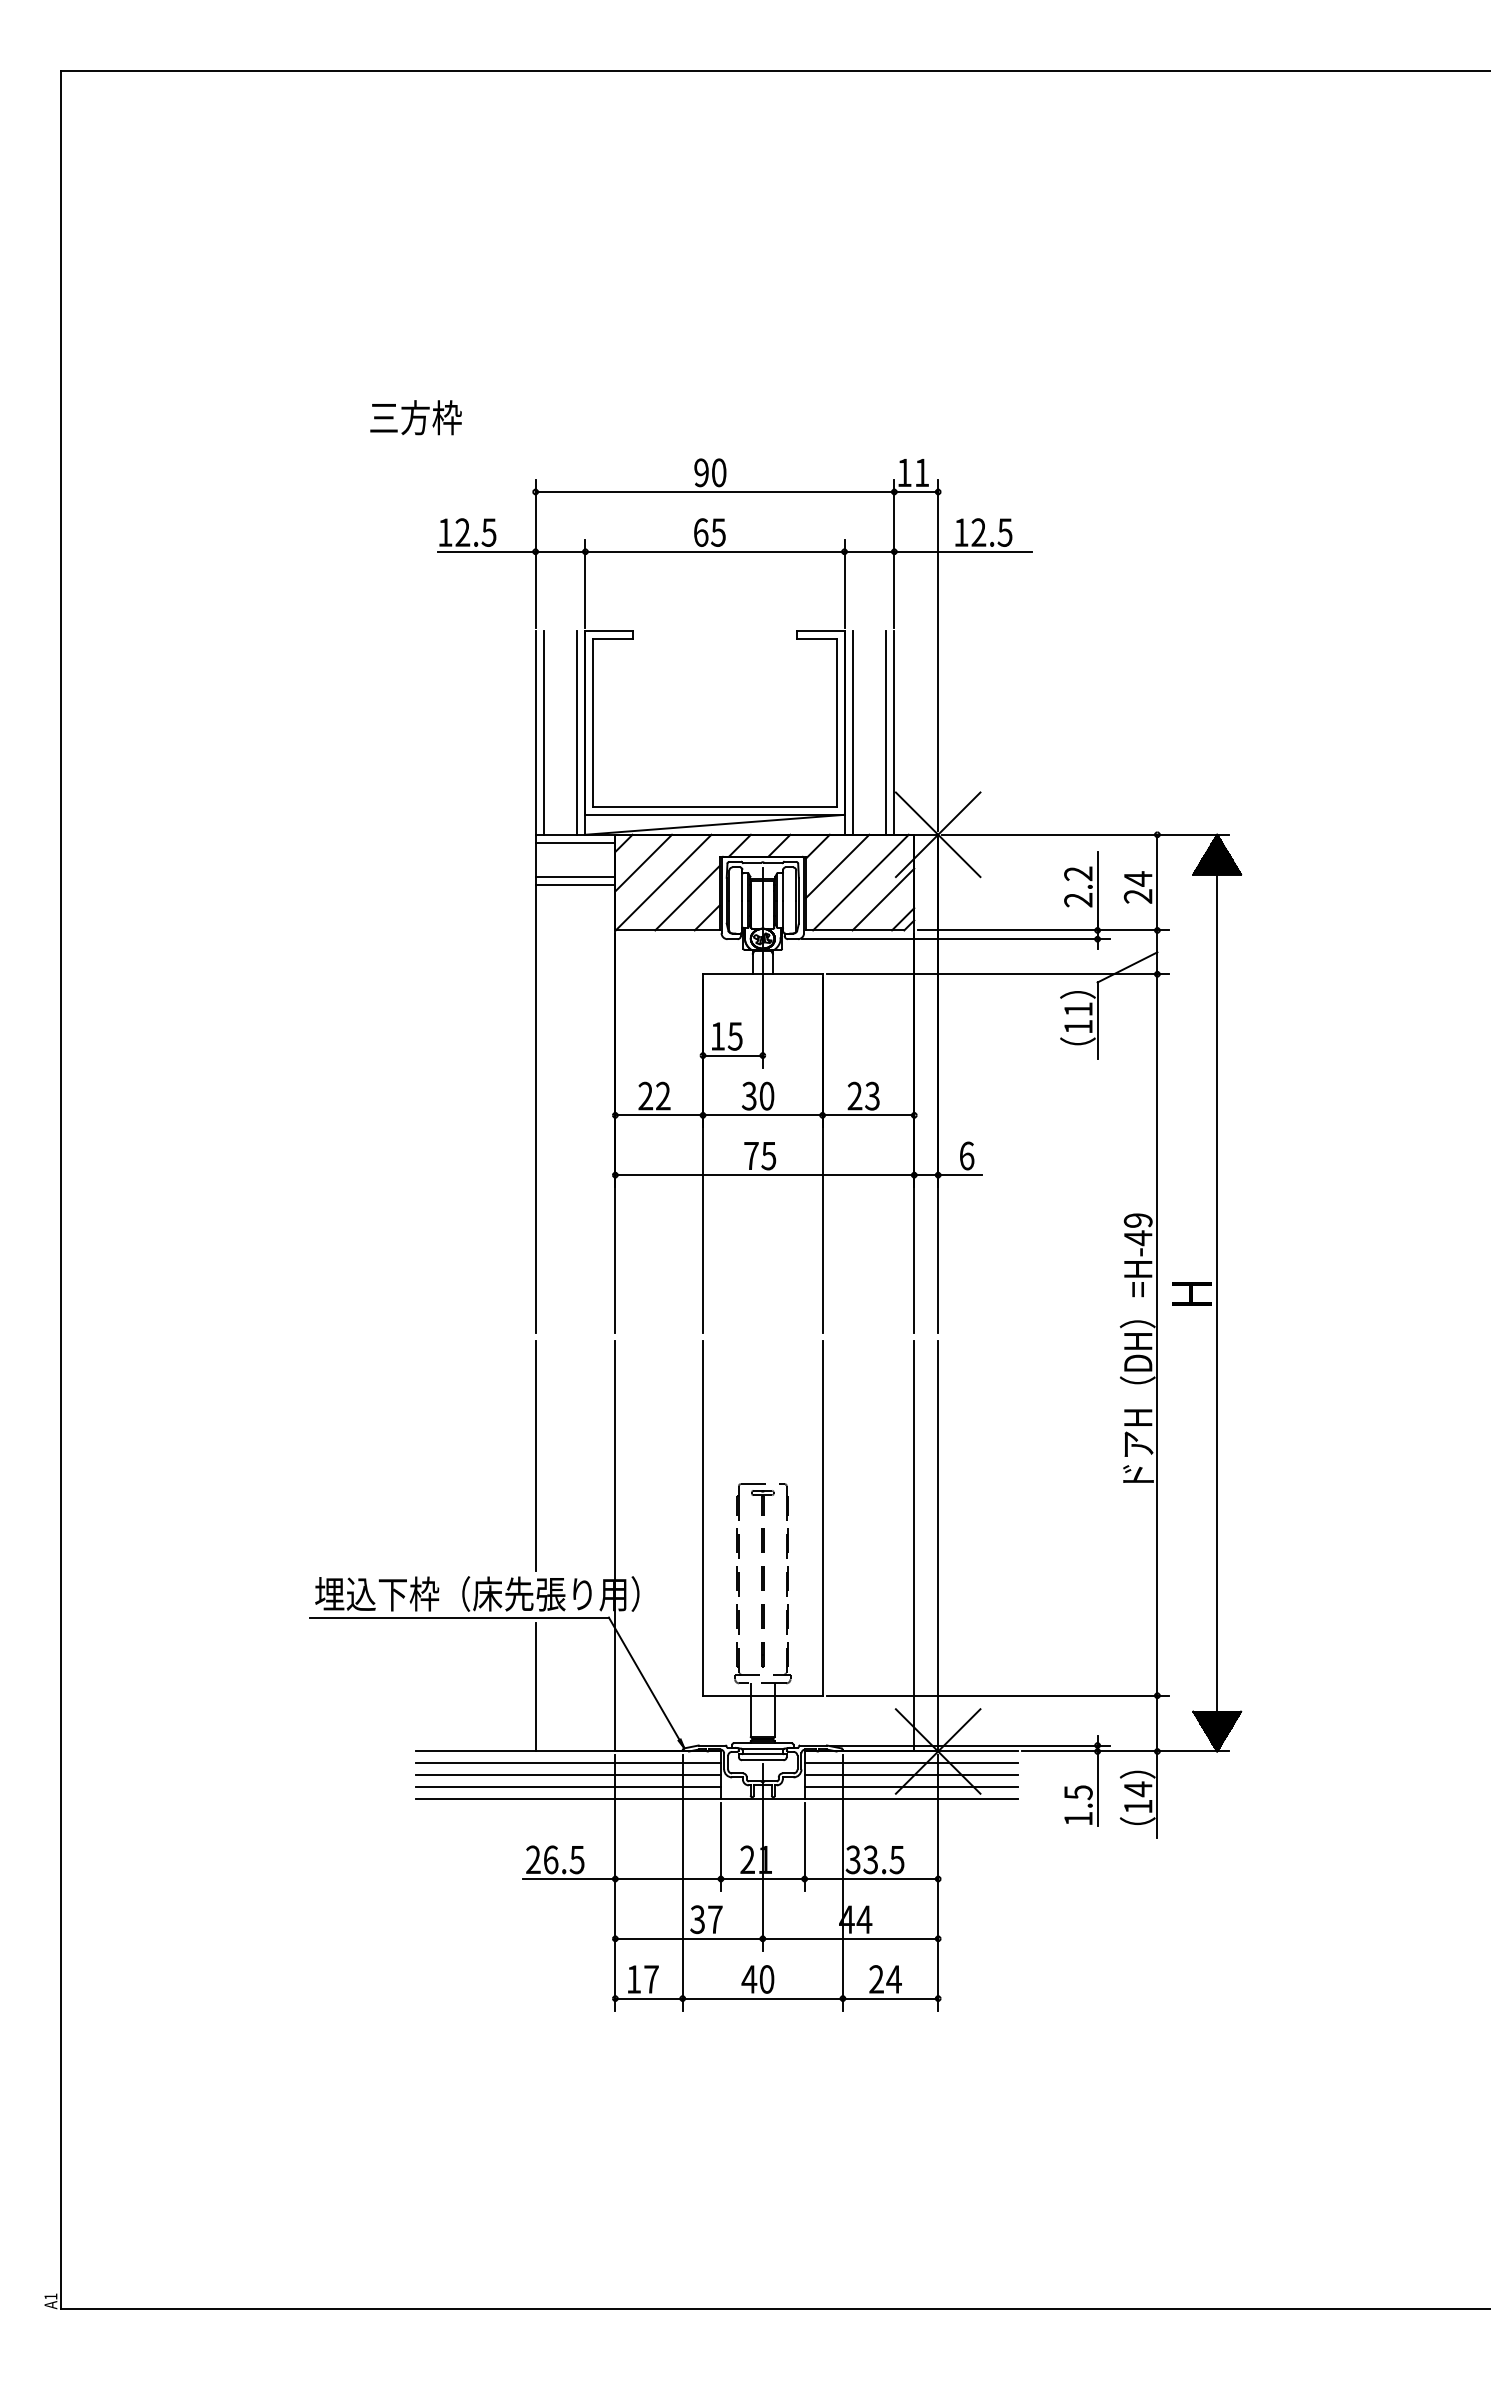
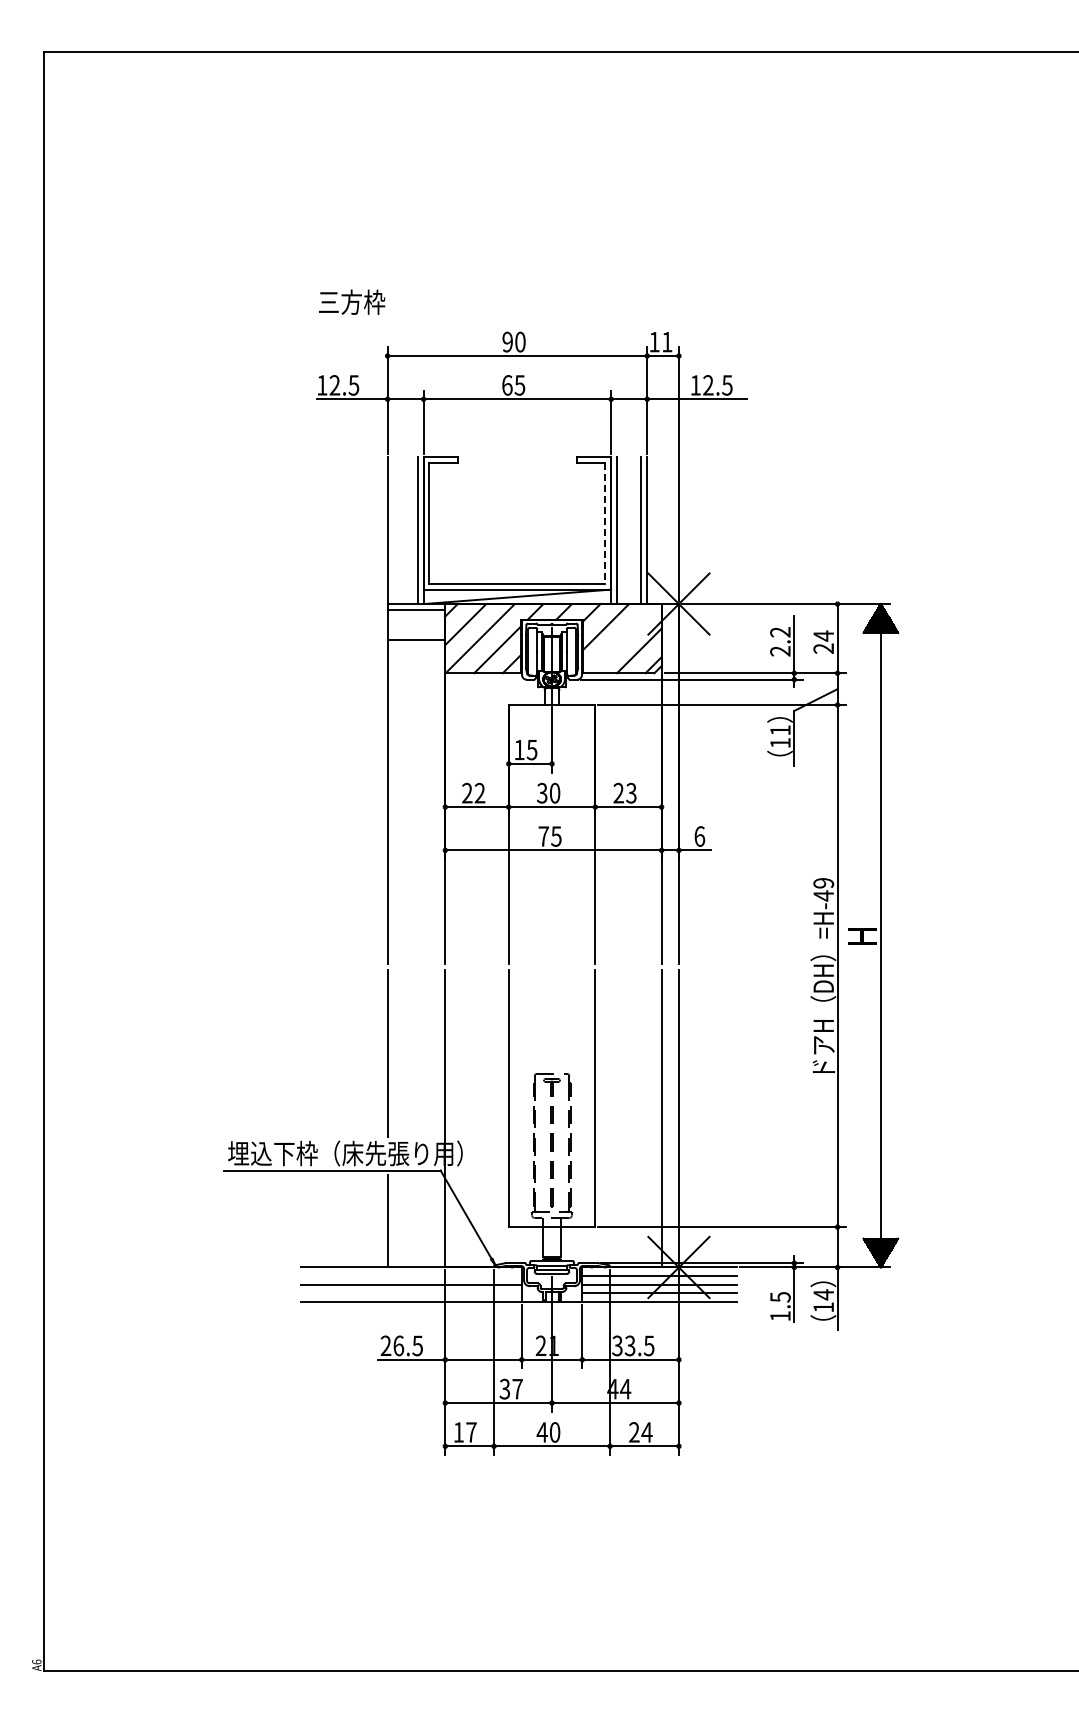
text: (416, 416) -> (352, 301), moved
line: (836, 723) -> (605, 523), solid -> dashed
line: (543, 733) -> (393, 530), removed
line: (575, 876) -> (416, 634), removed
line: (860, 882) -> (622, 638), removed
line: (568, 1763) -> (411, 1276), removed
line: (568, 1787) -> (411, 1293), removed
text: (50, 2295) -> (36, 1661), A1 -> A6

